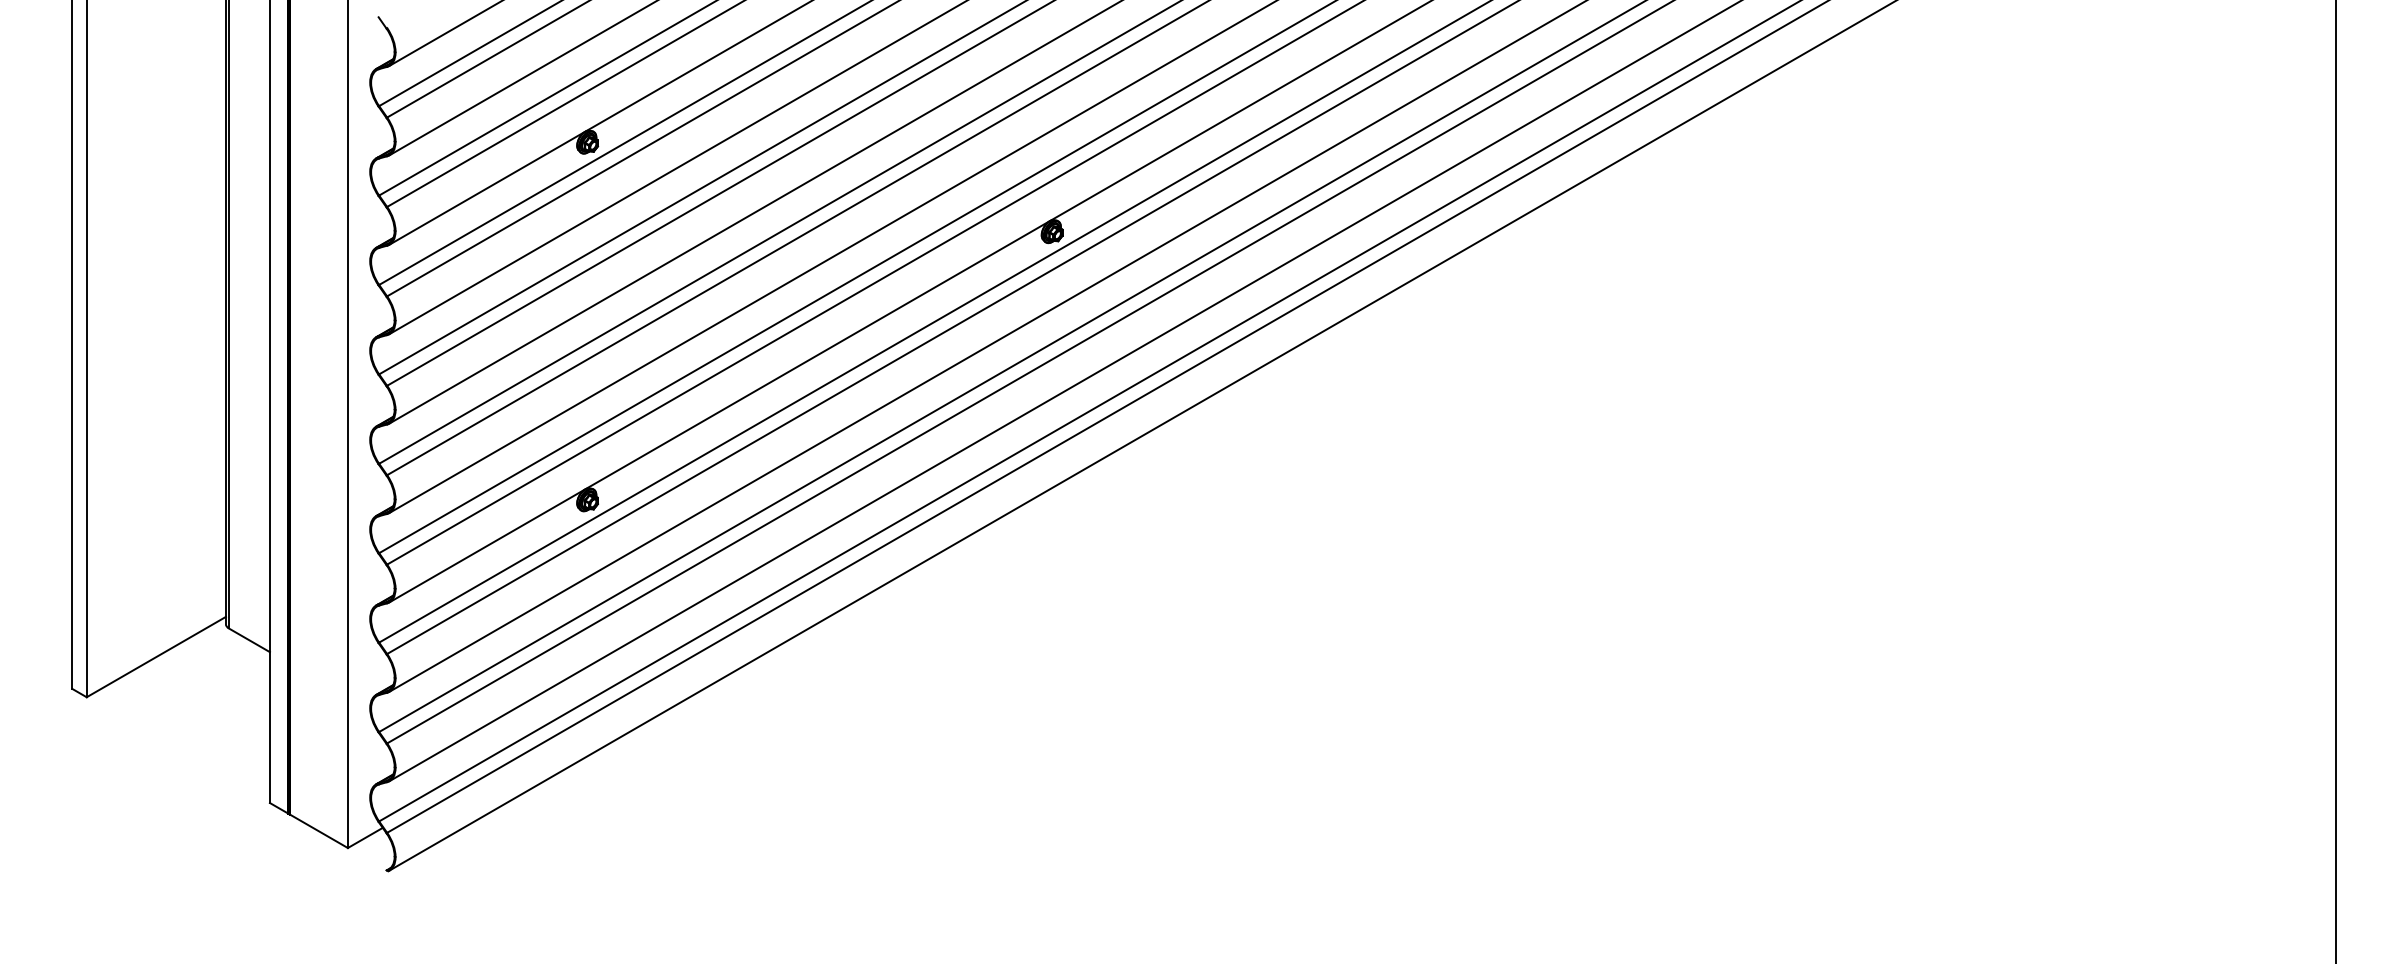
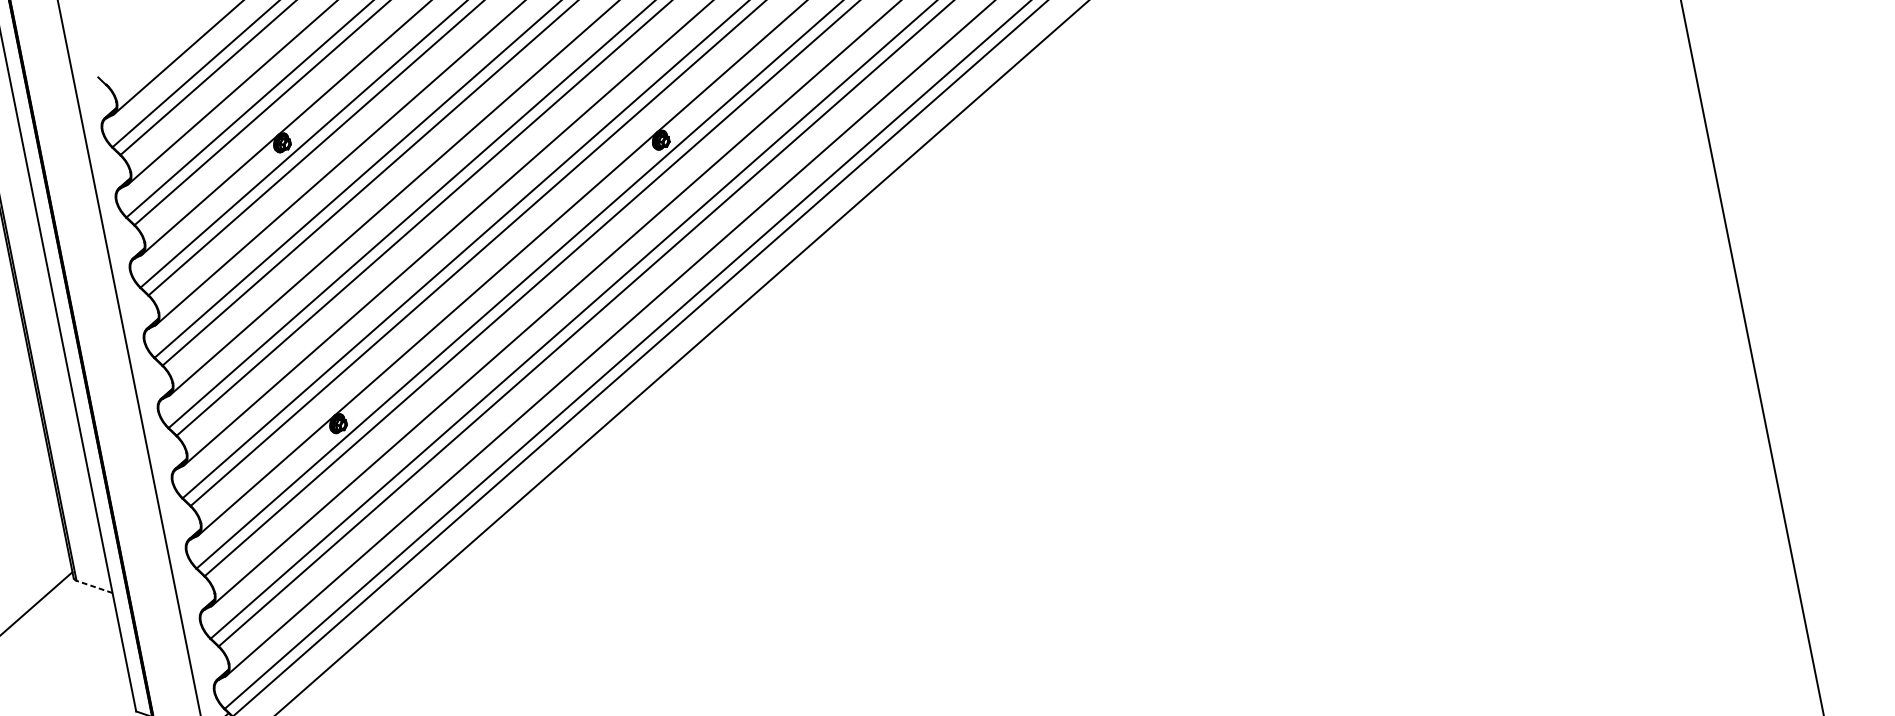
line: (249, 640) -> (94, 587), solid -> dashed

